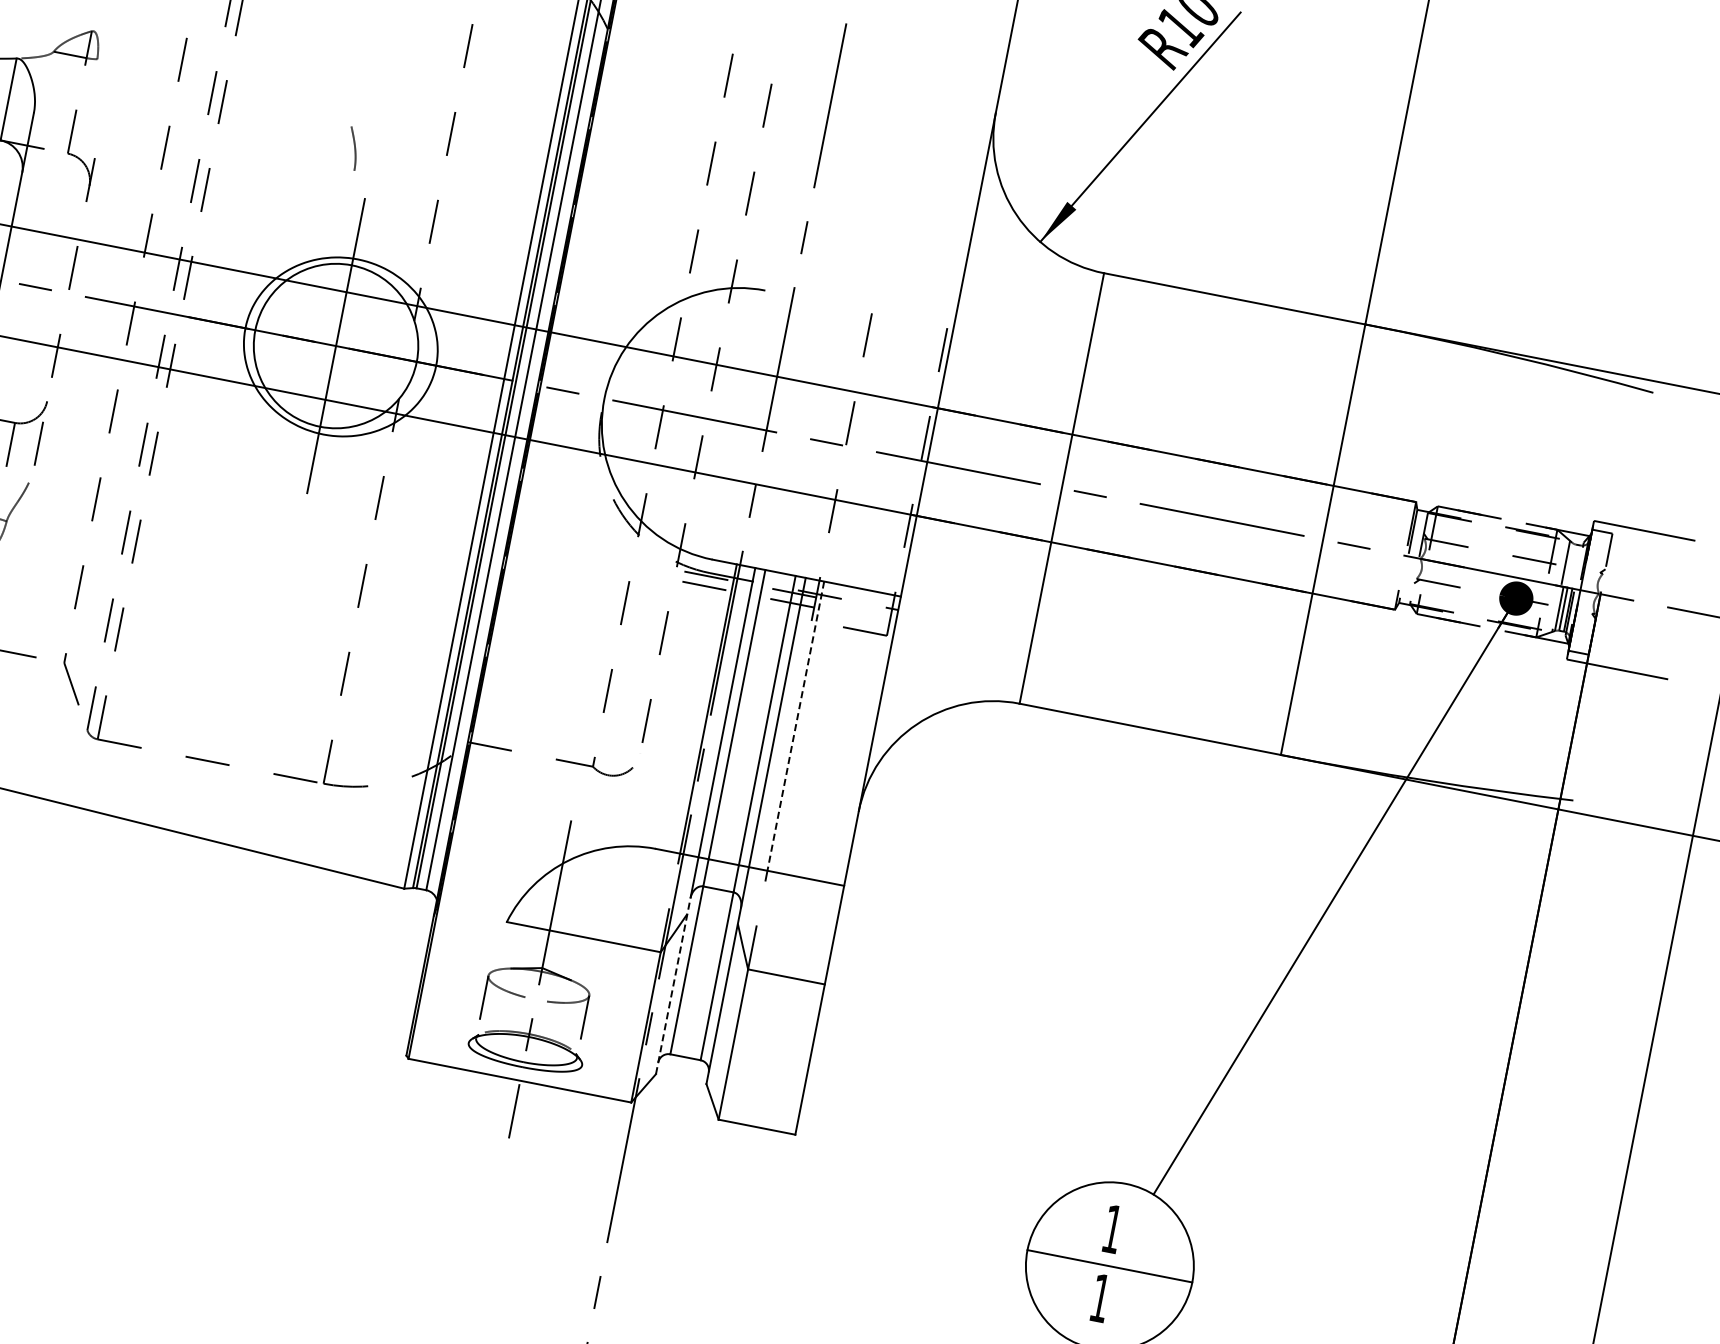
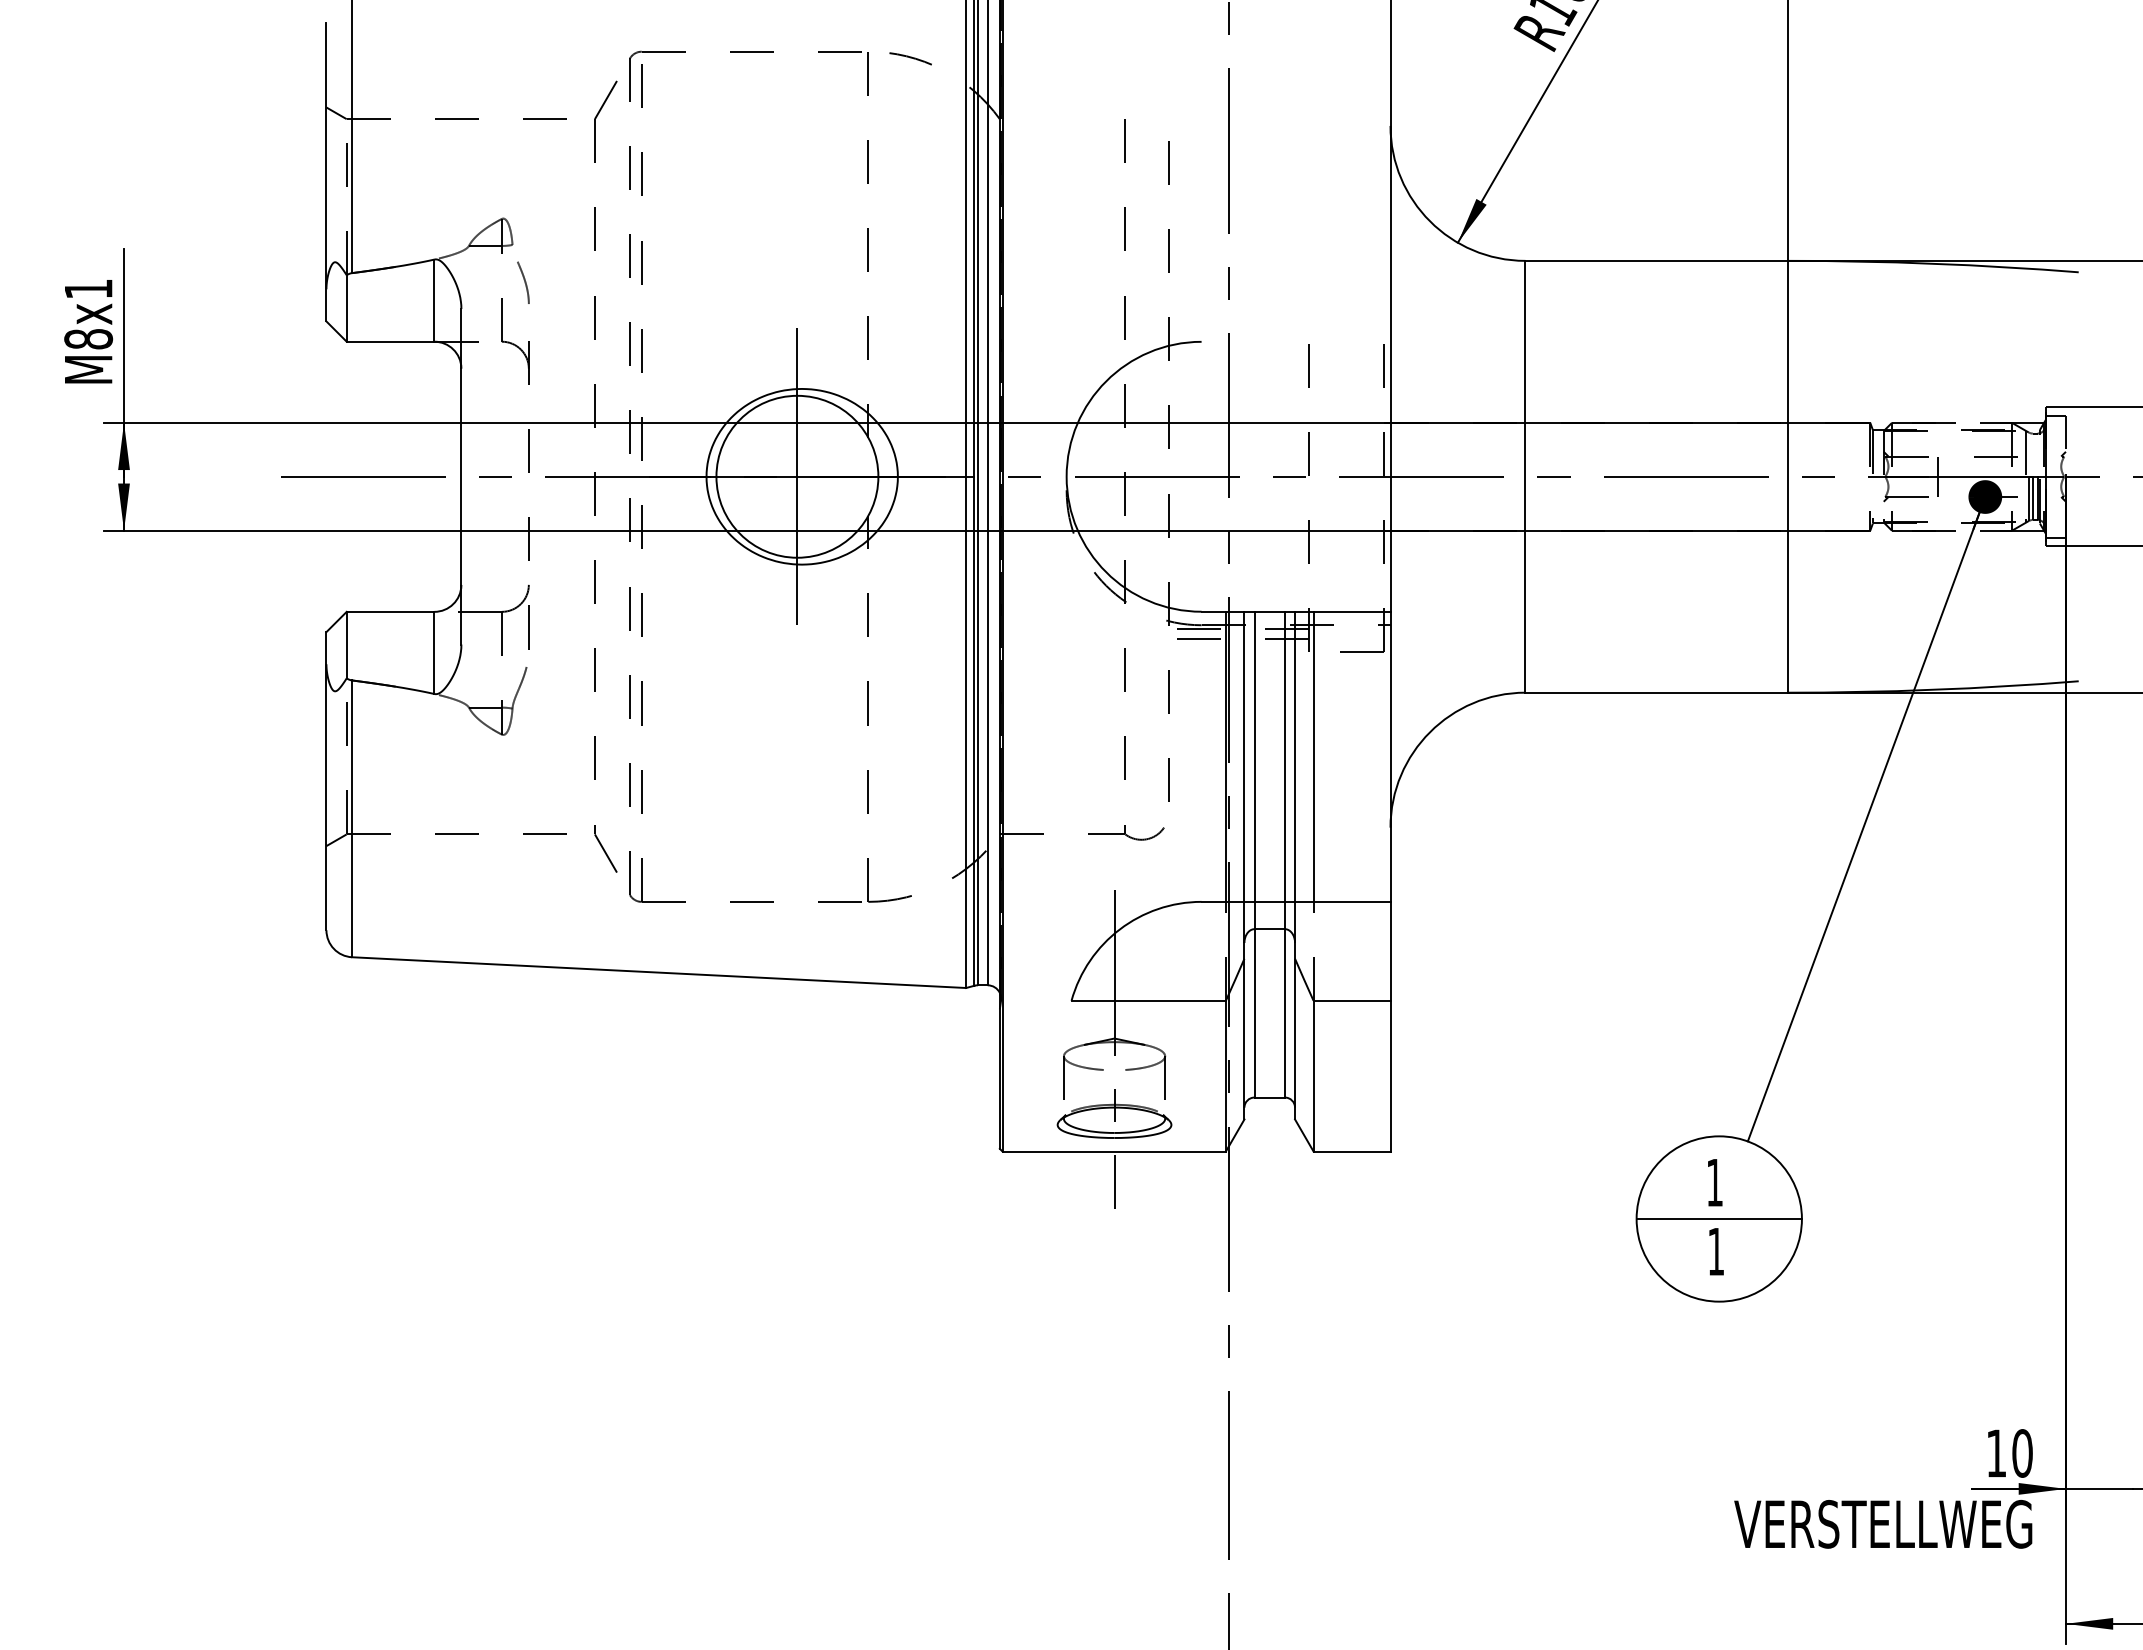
curve: (354, 148) -> (524, 282), moved
line: (1472, 568) -> (1937, 476), added
line: (795, 726) -> (1313, 757), dashed -> solid
line: (673, 985) -> (1244, 1030), dashed -> solid

